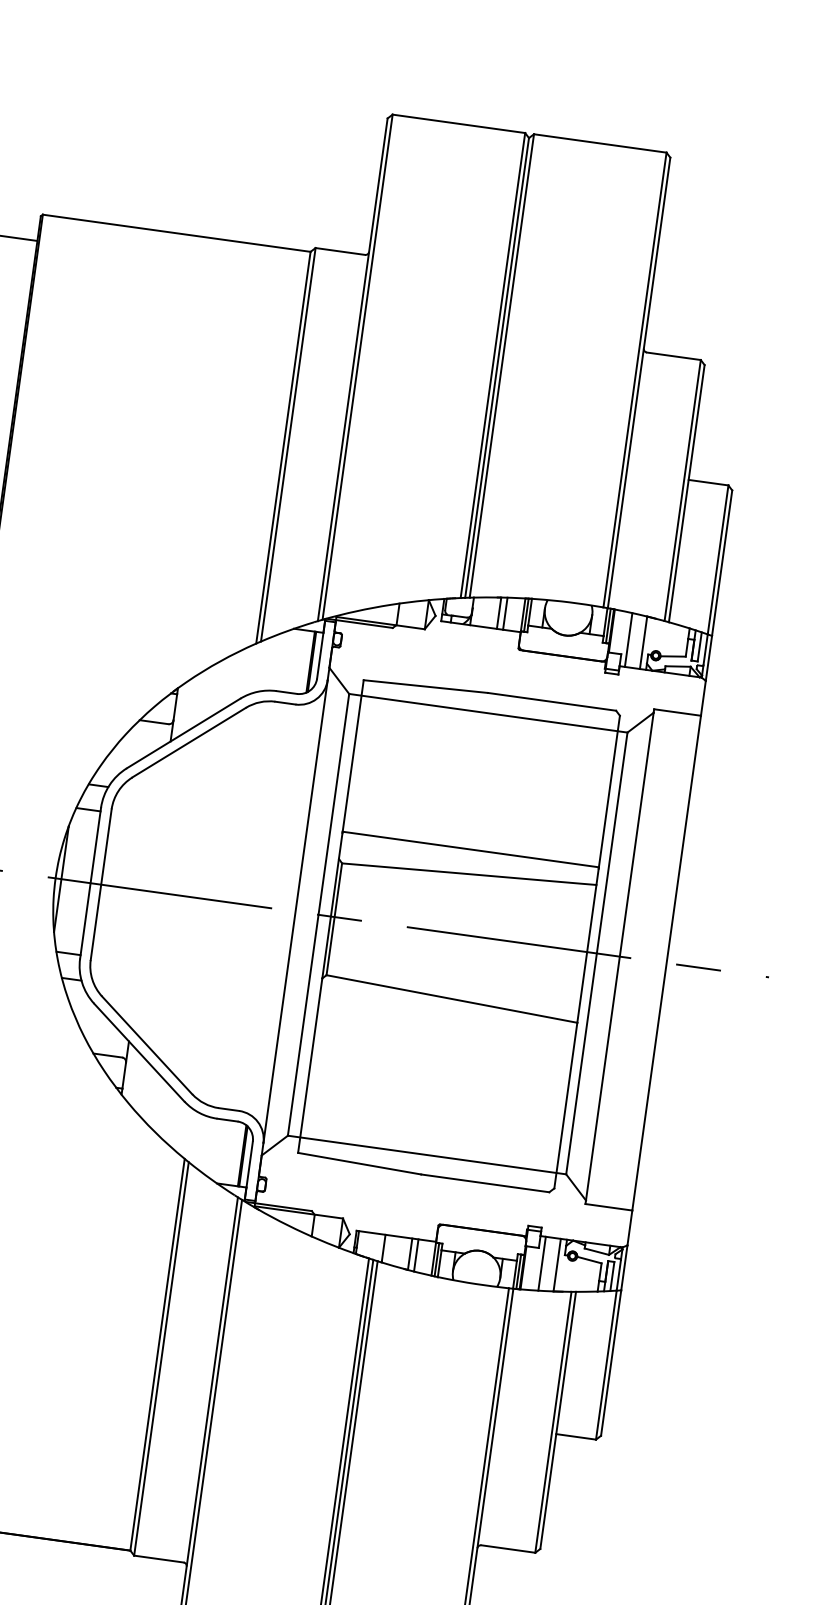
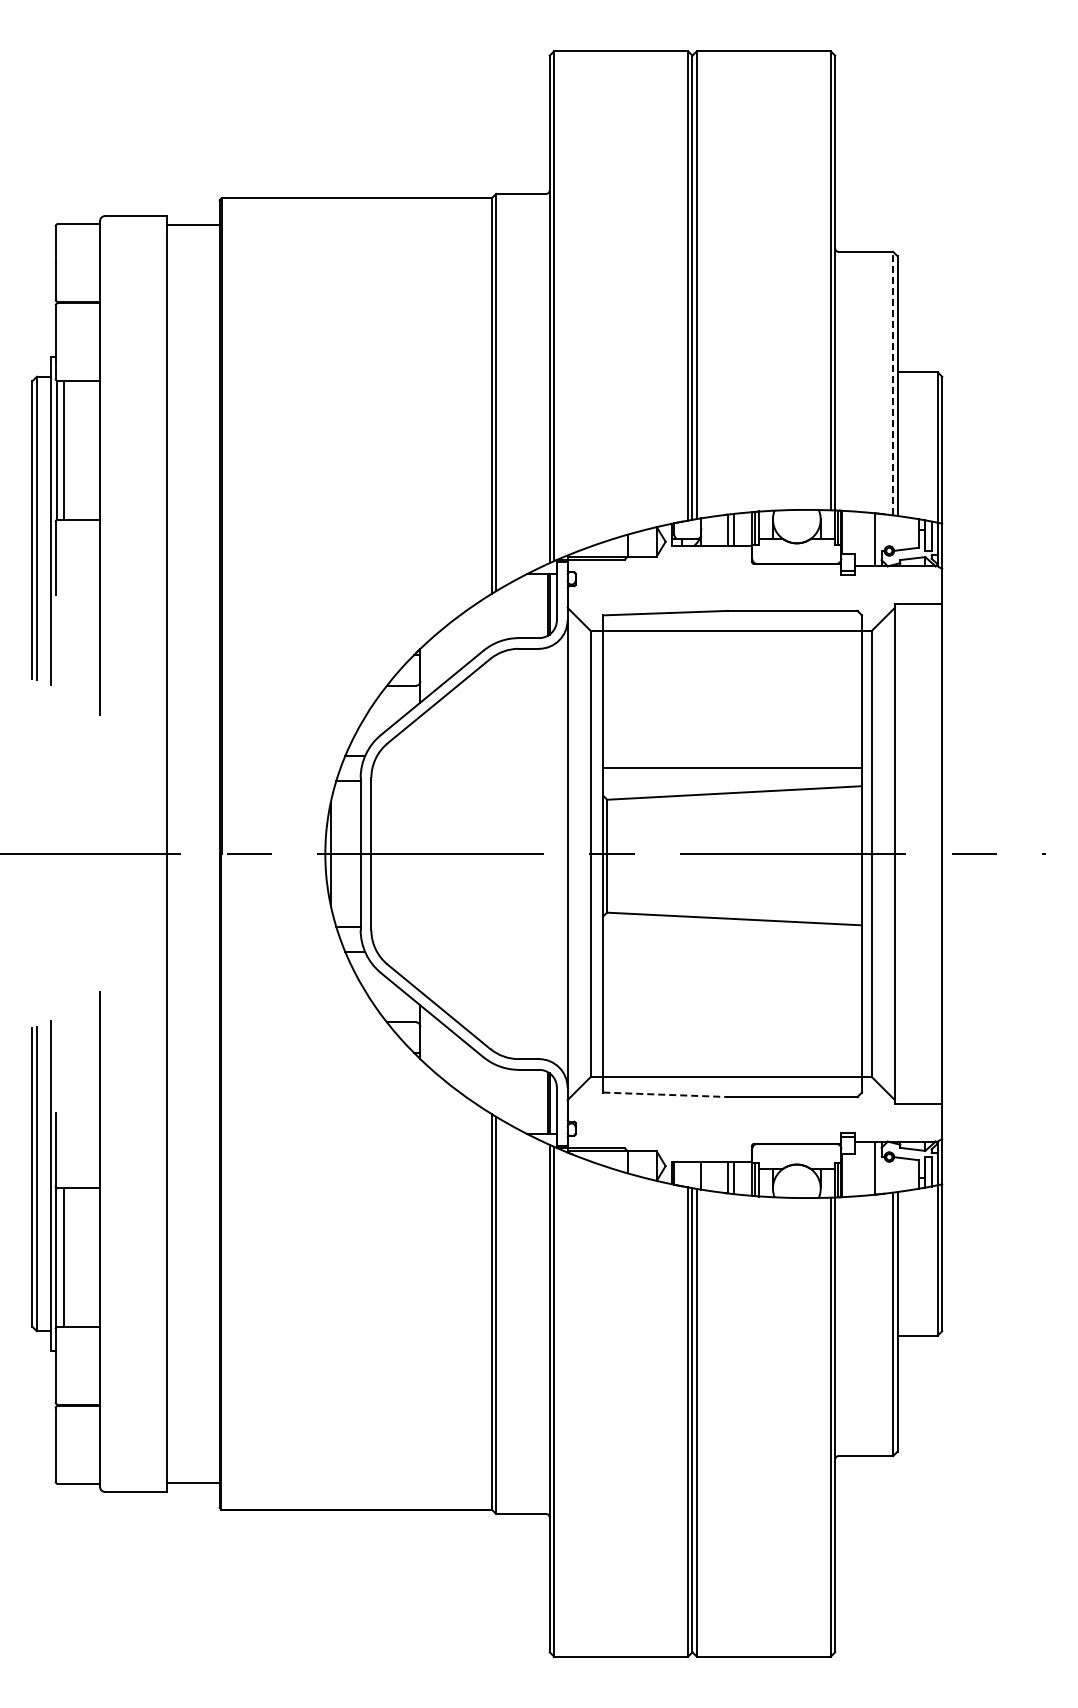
line: (683, 490) -> (893, 383), solid -> dashed
line: (629, 639) -> (860, 538), removed
line: (360, 1163) -> (666, 1094), solid -> dashed
line: (542, 1263) -> (860, 1168), removed

